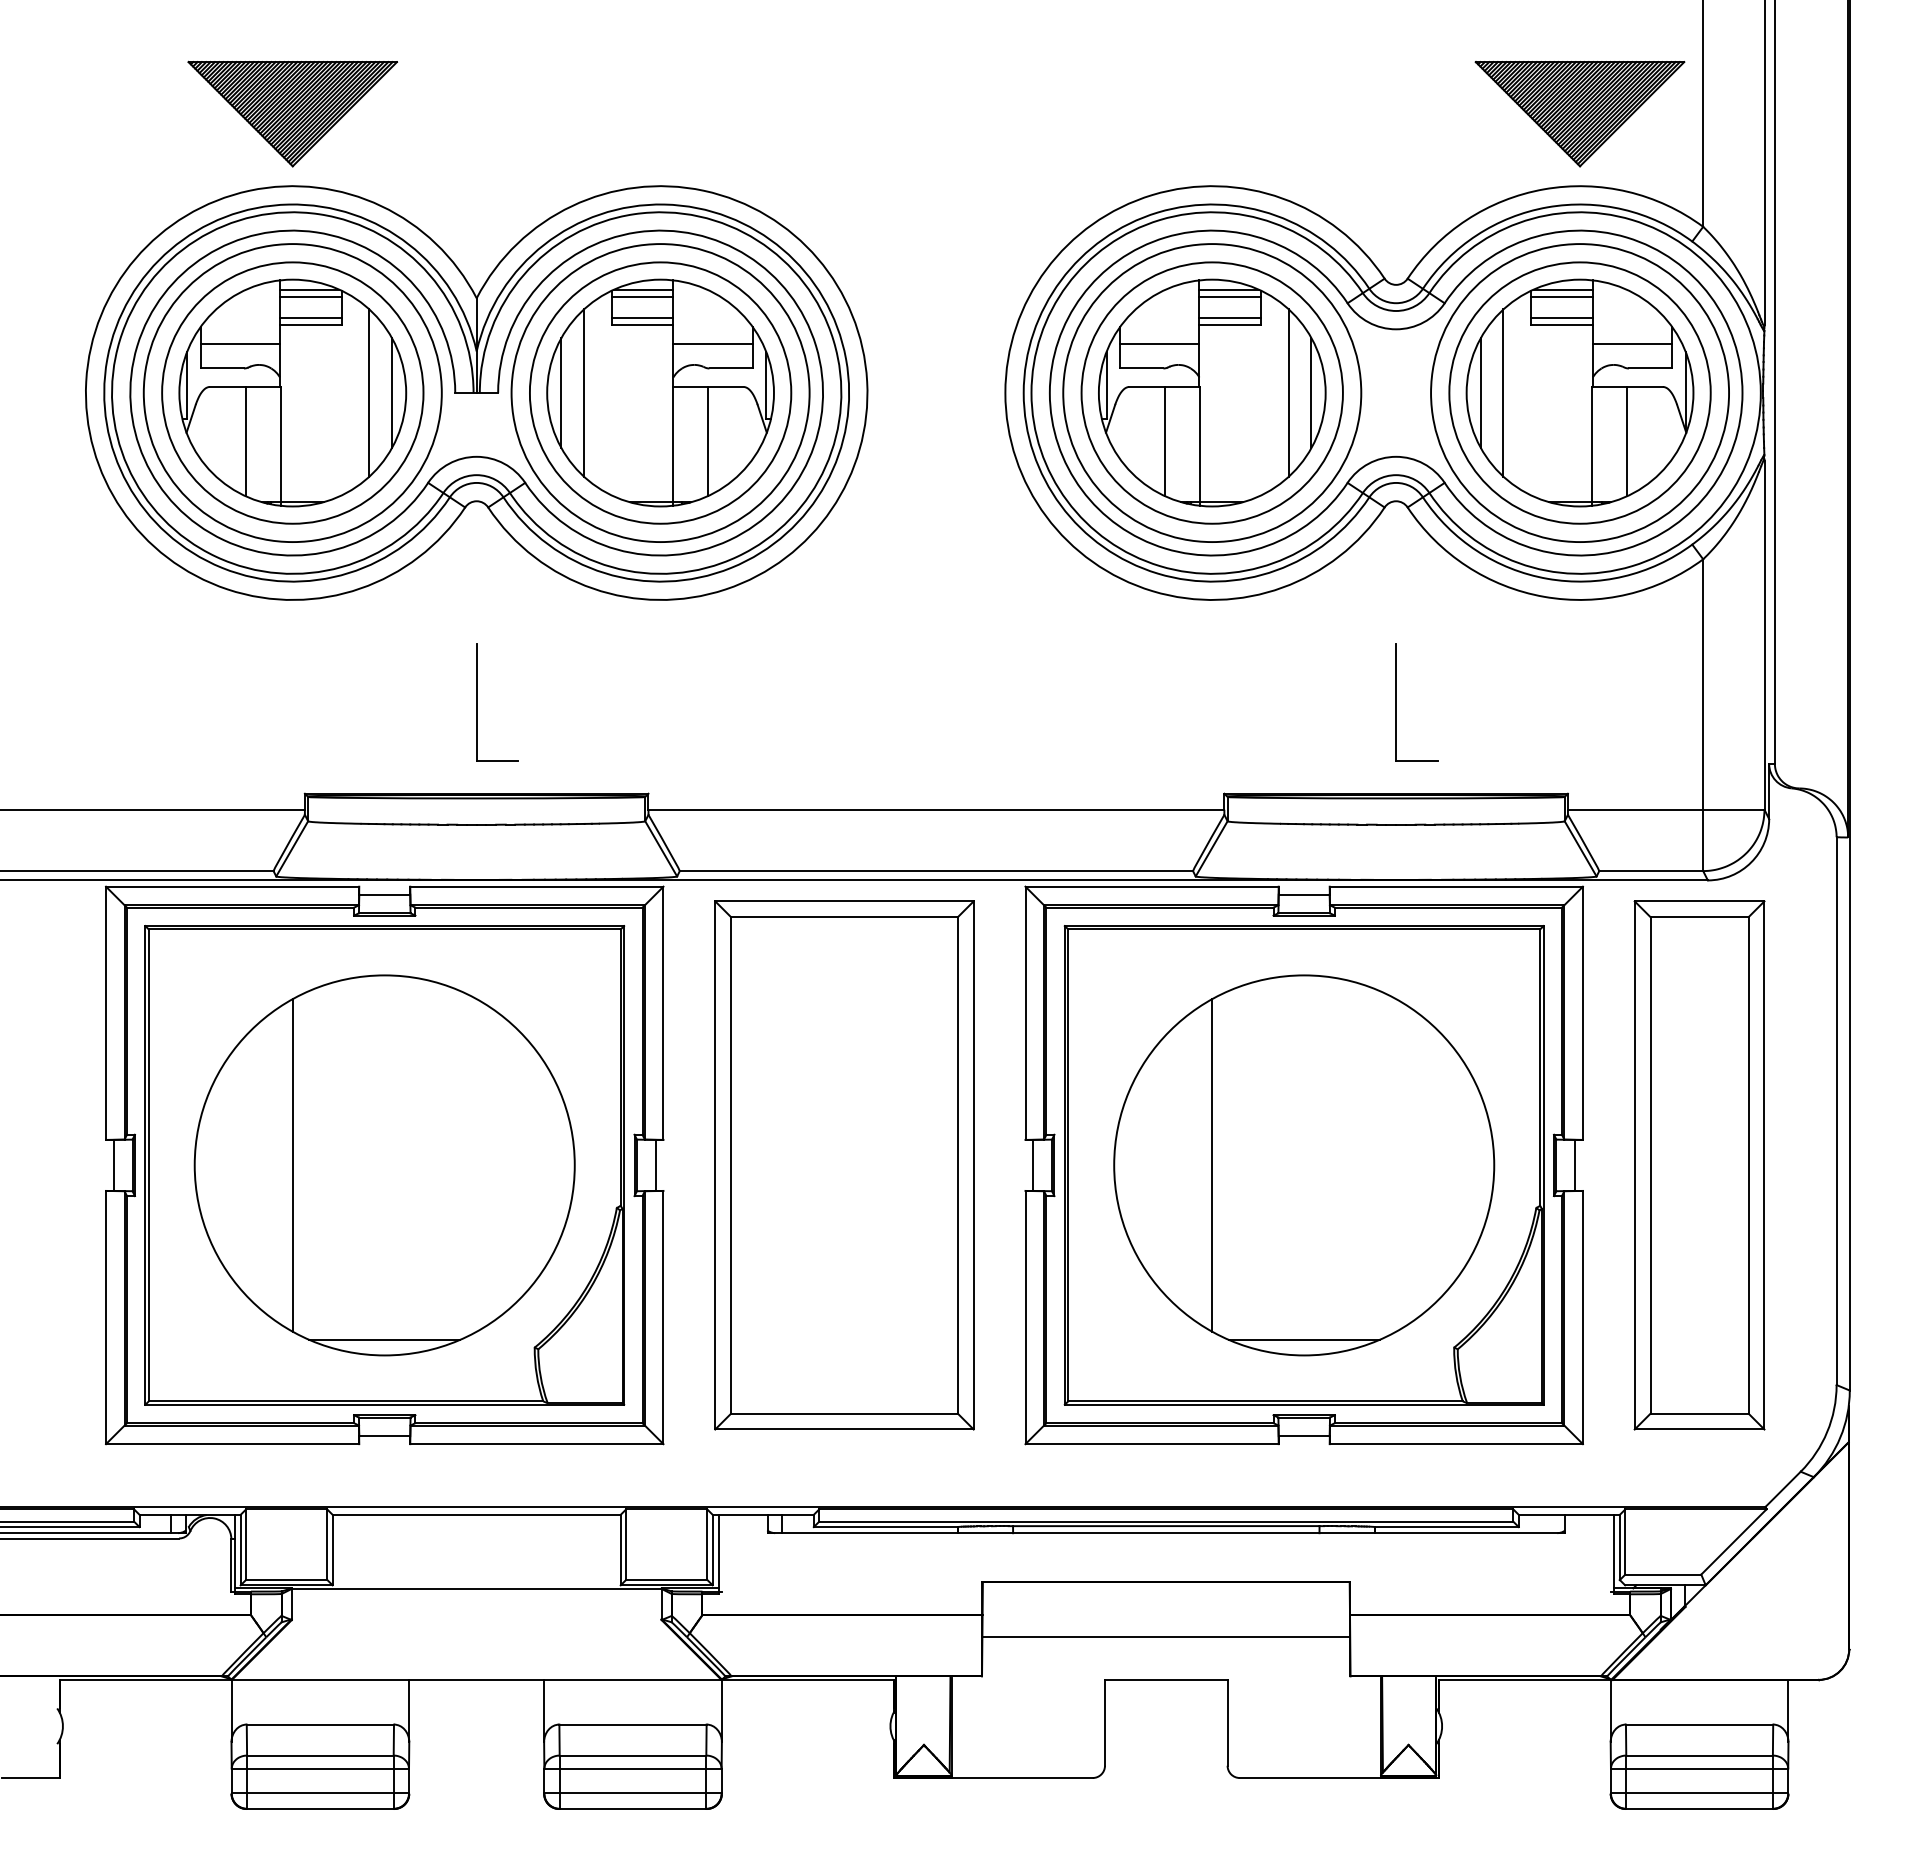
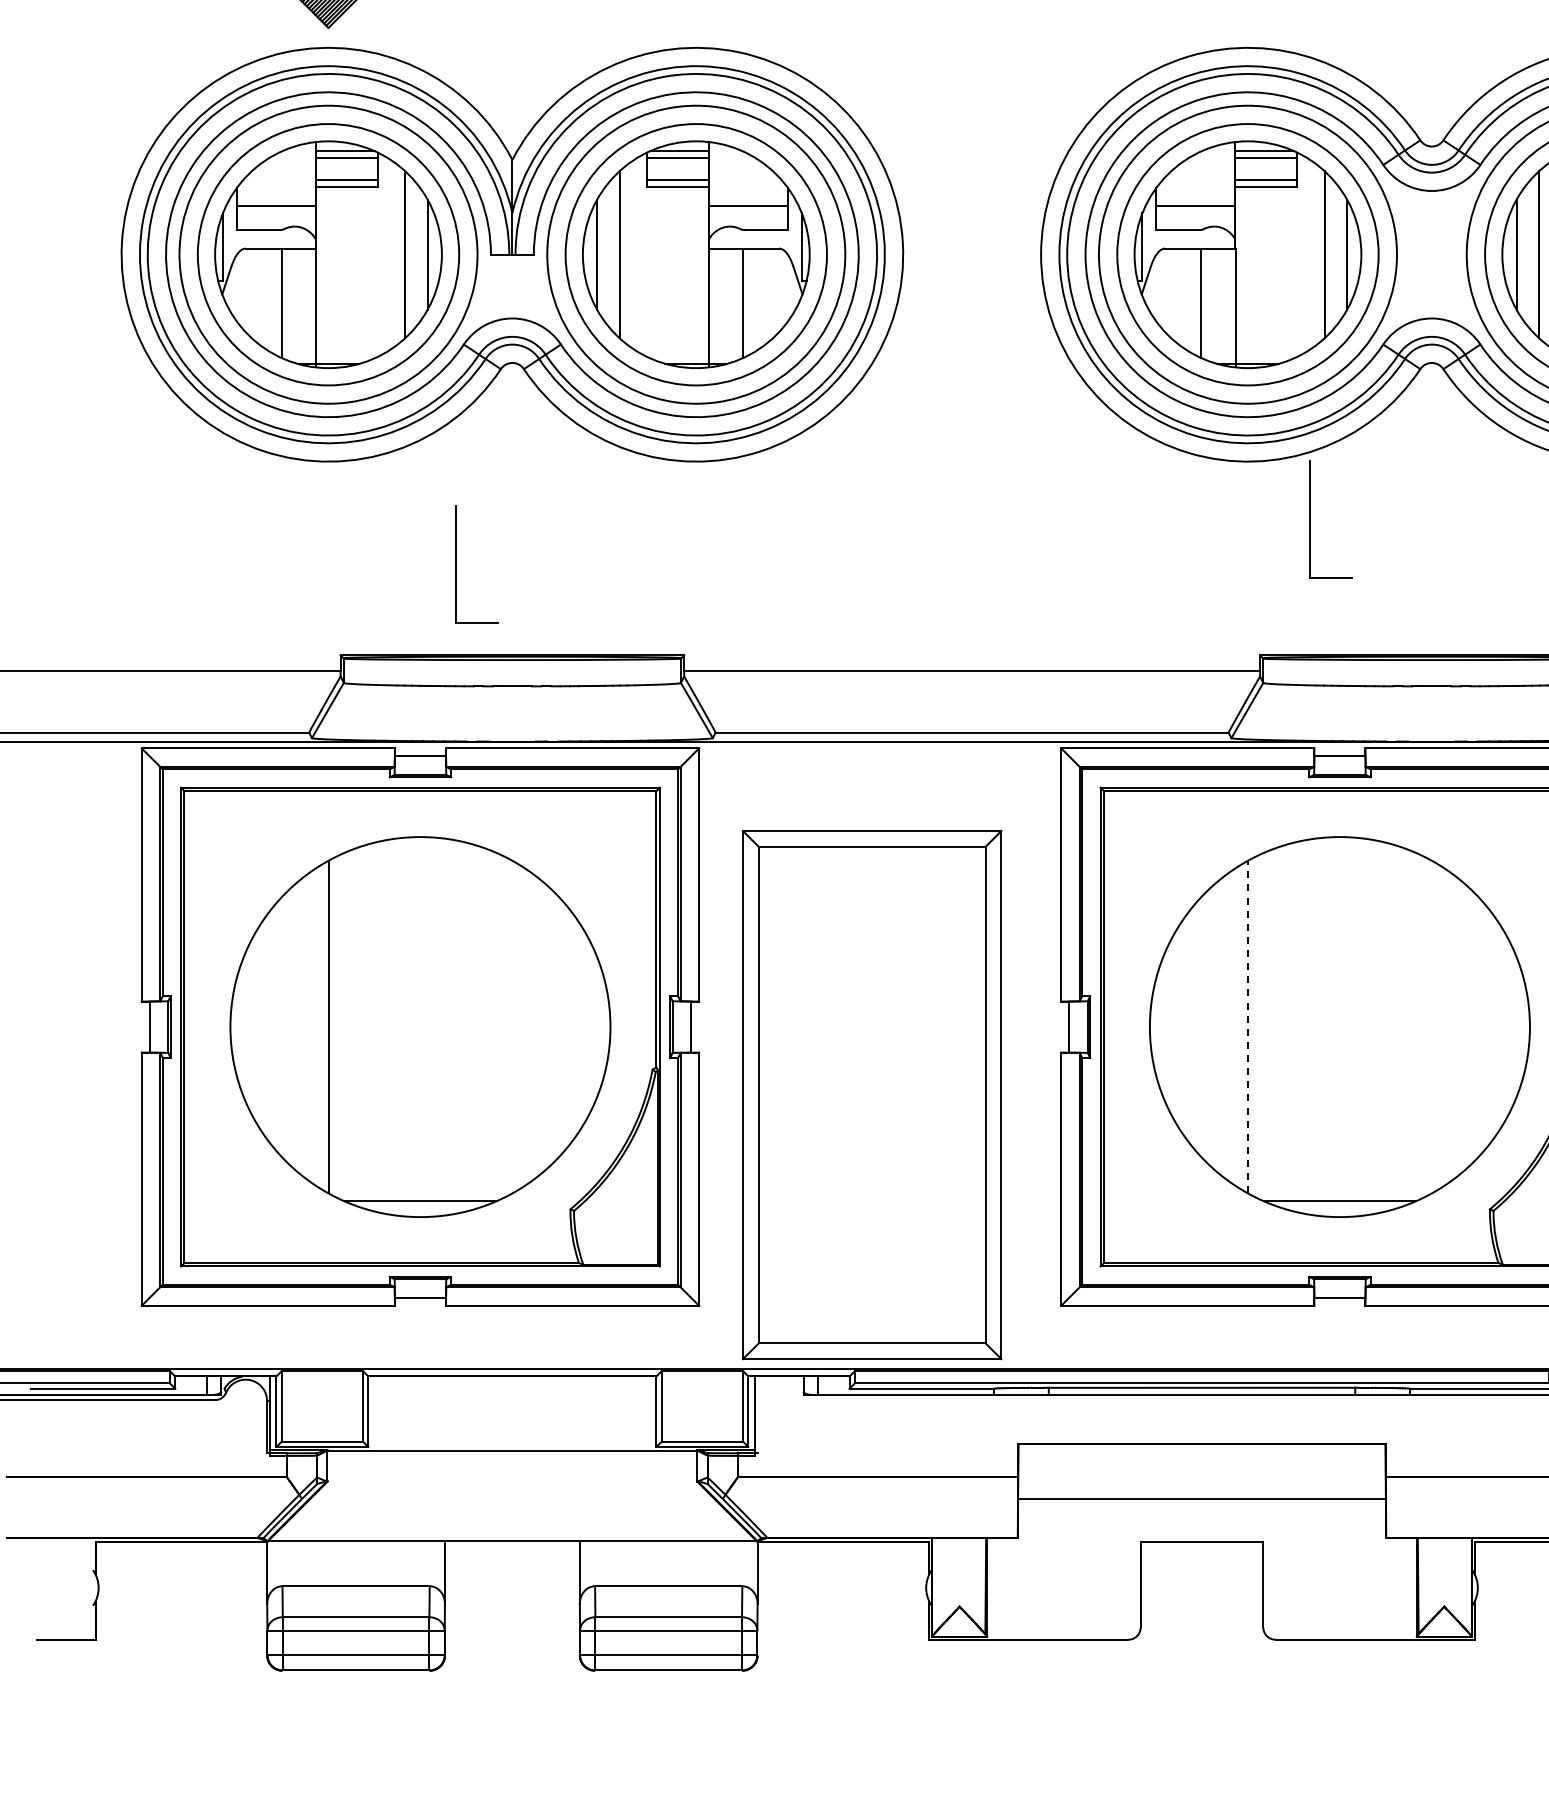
part: (477, 702) -> (457, 564), moved
part: (1396, 702) -> (1310, 519), moved
line: (1212, 1164) -> (1248, 1026), solid -> dashed
part: (844, 1165) -> (872, 1095), moved

